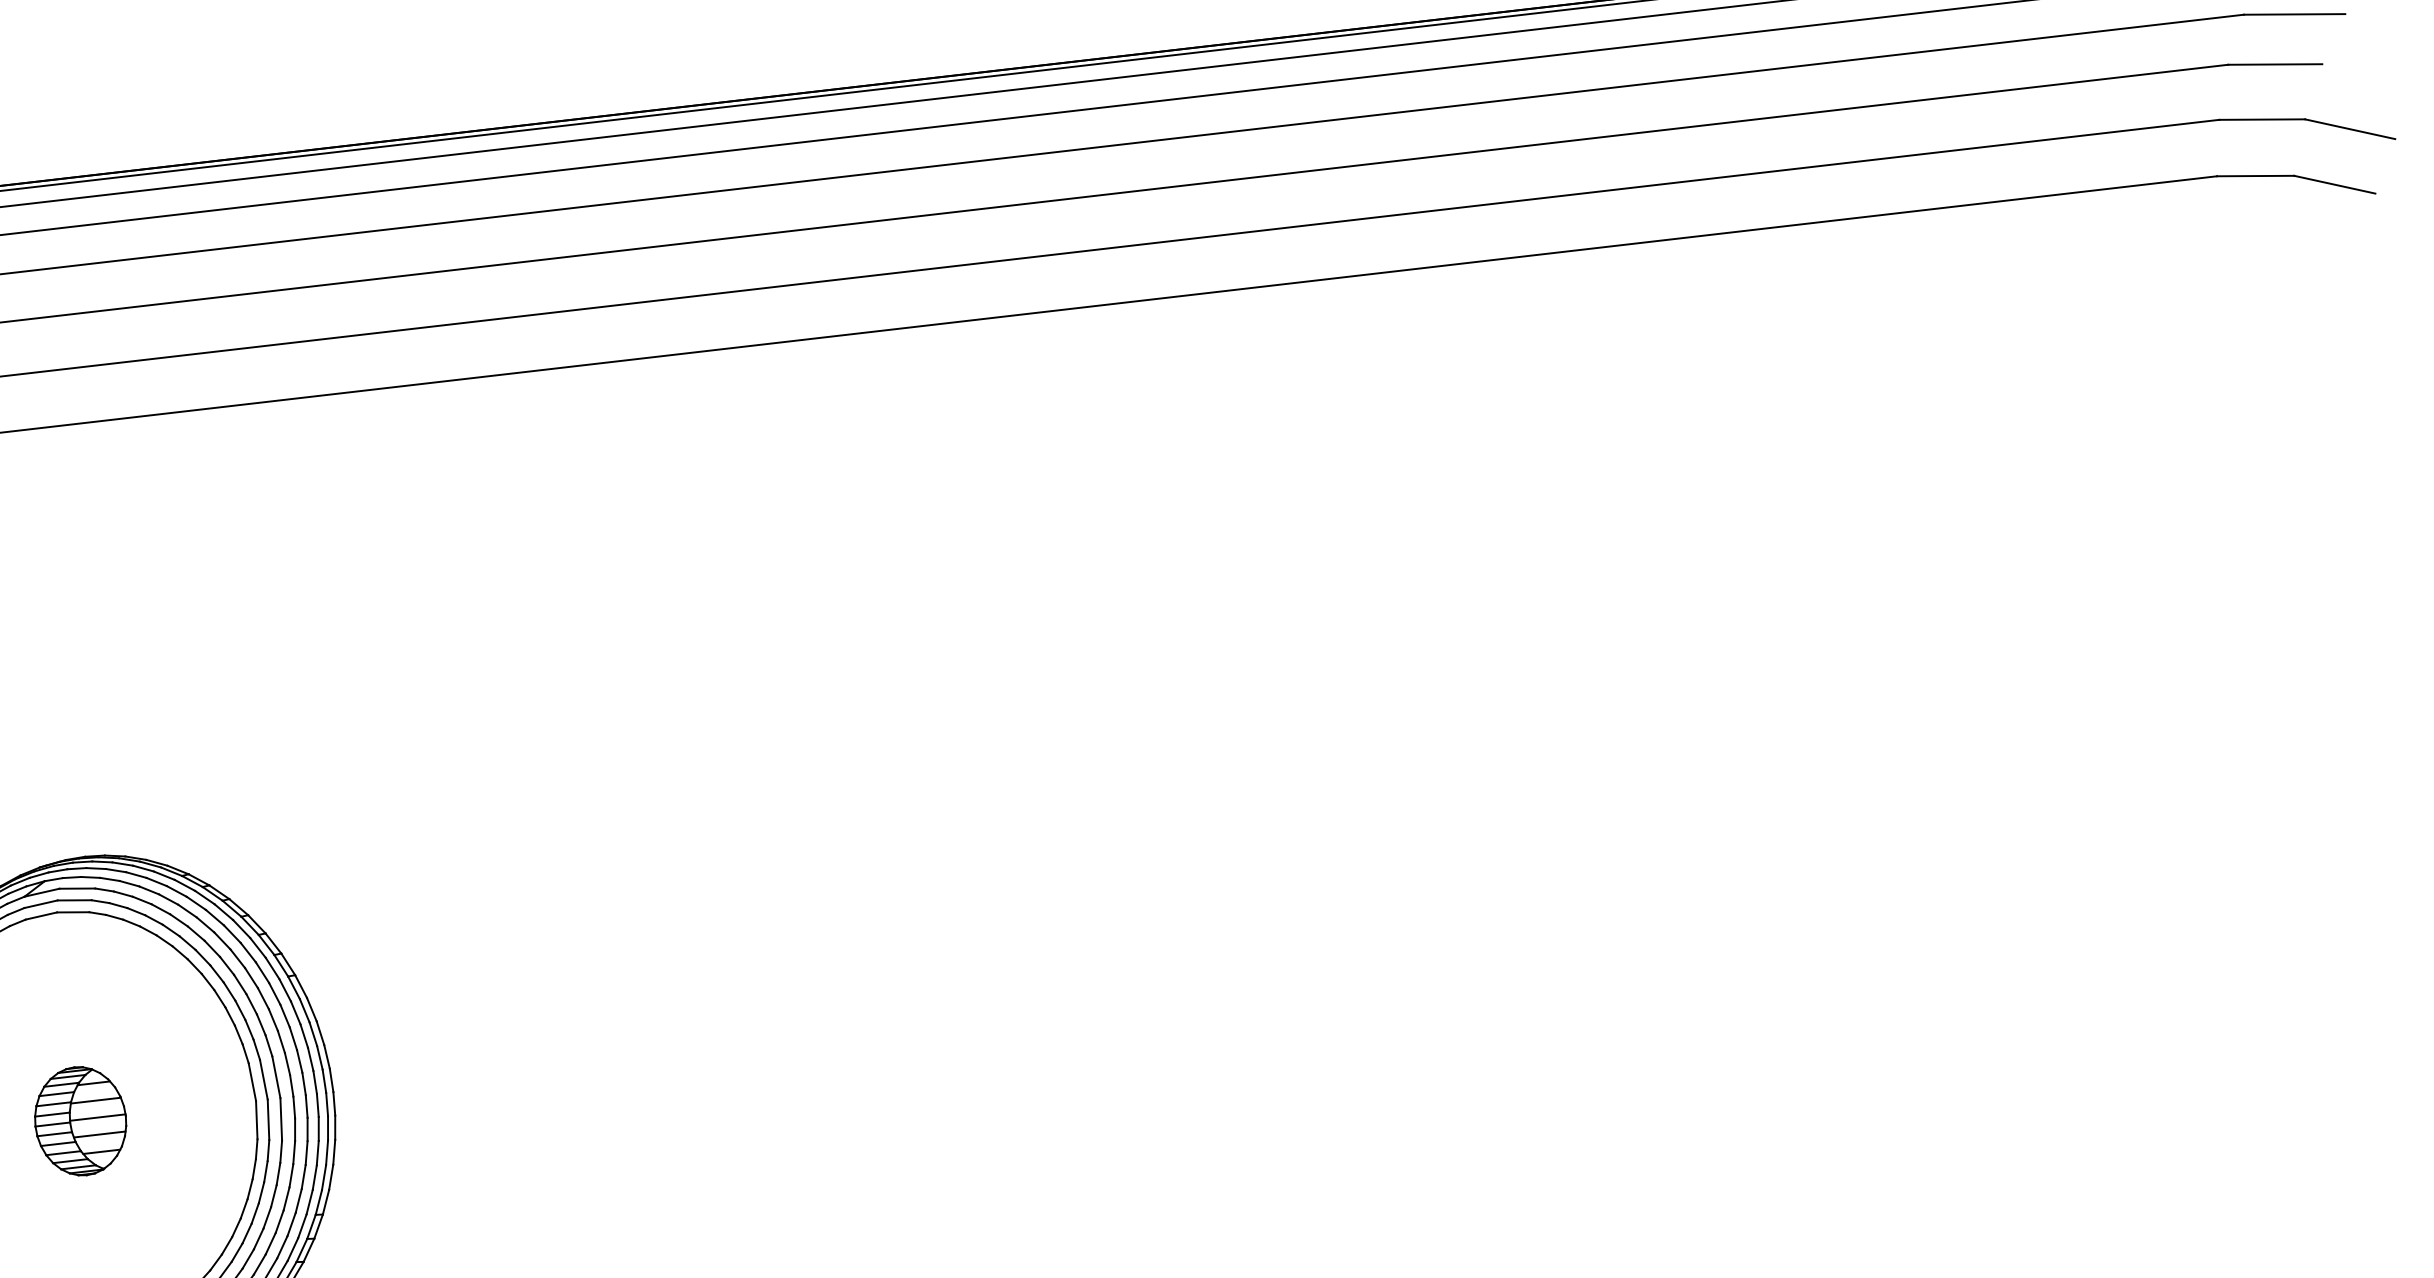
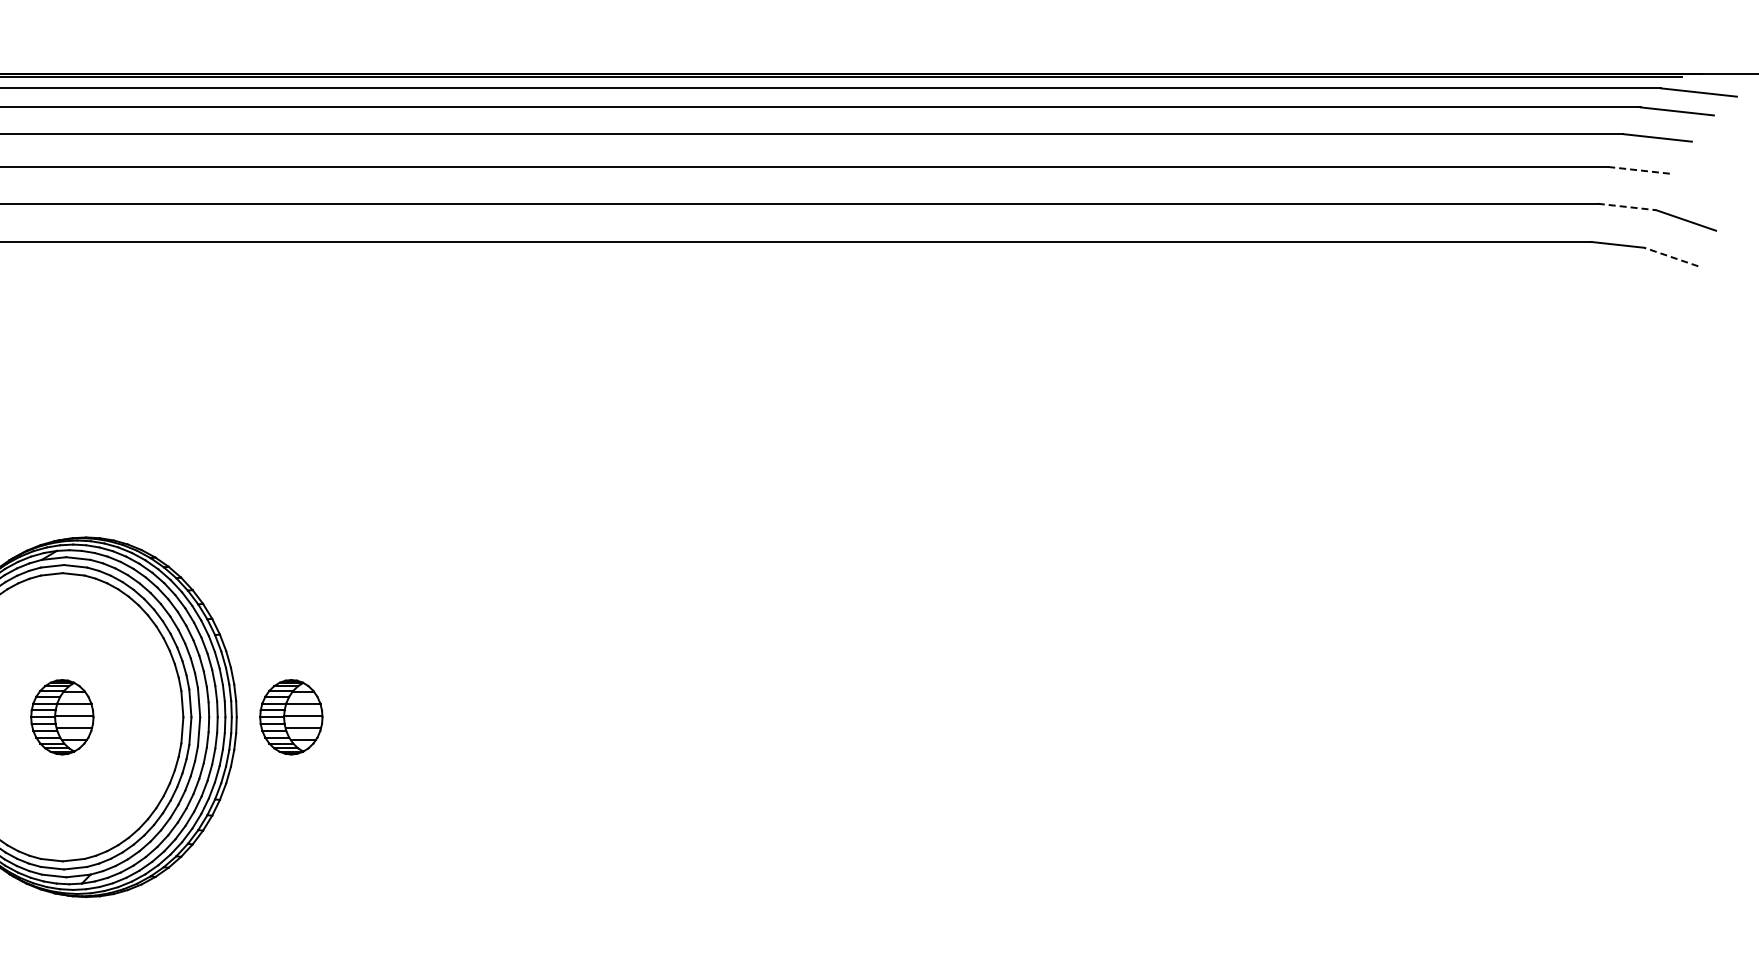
line: (2275, 64) -> (1640, 170), solid -> dashed
line: (2263, 120) -> (1627, 207), solid -> dashed
line: (2333, 184) -> (1670, 256), solid -> dashed
part: (412, 1083) -> (291, 717), added

